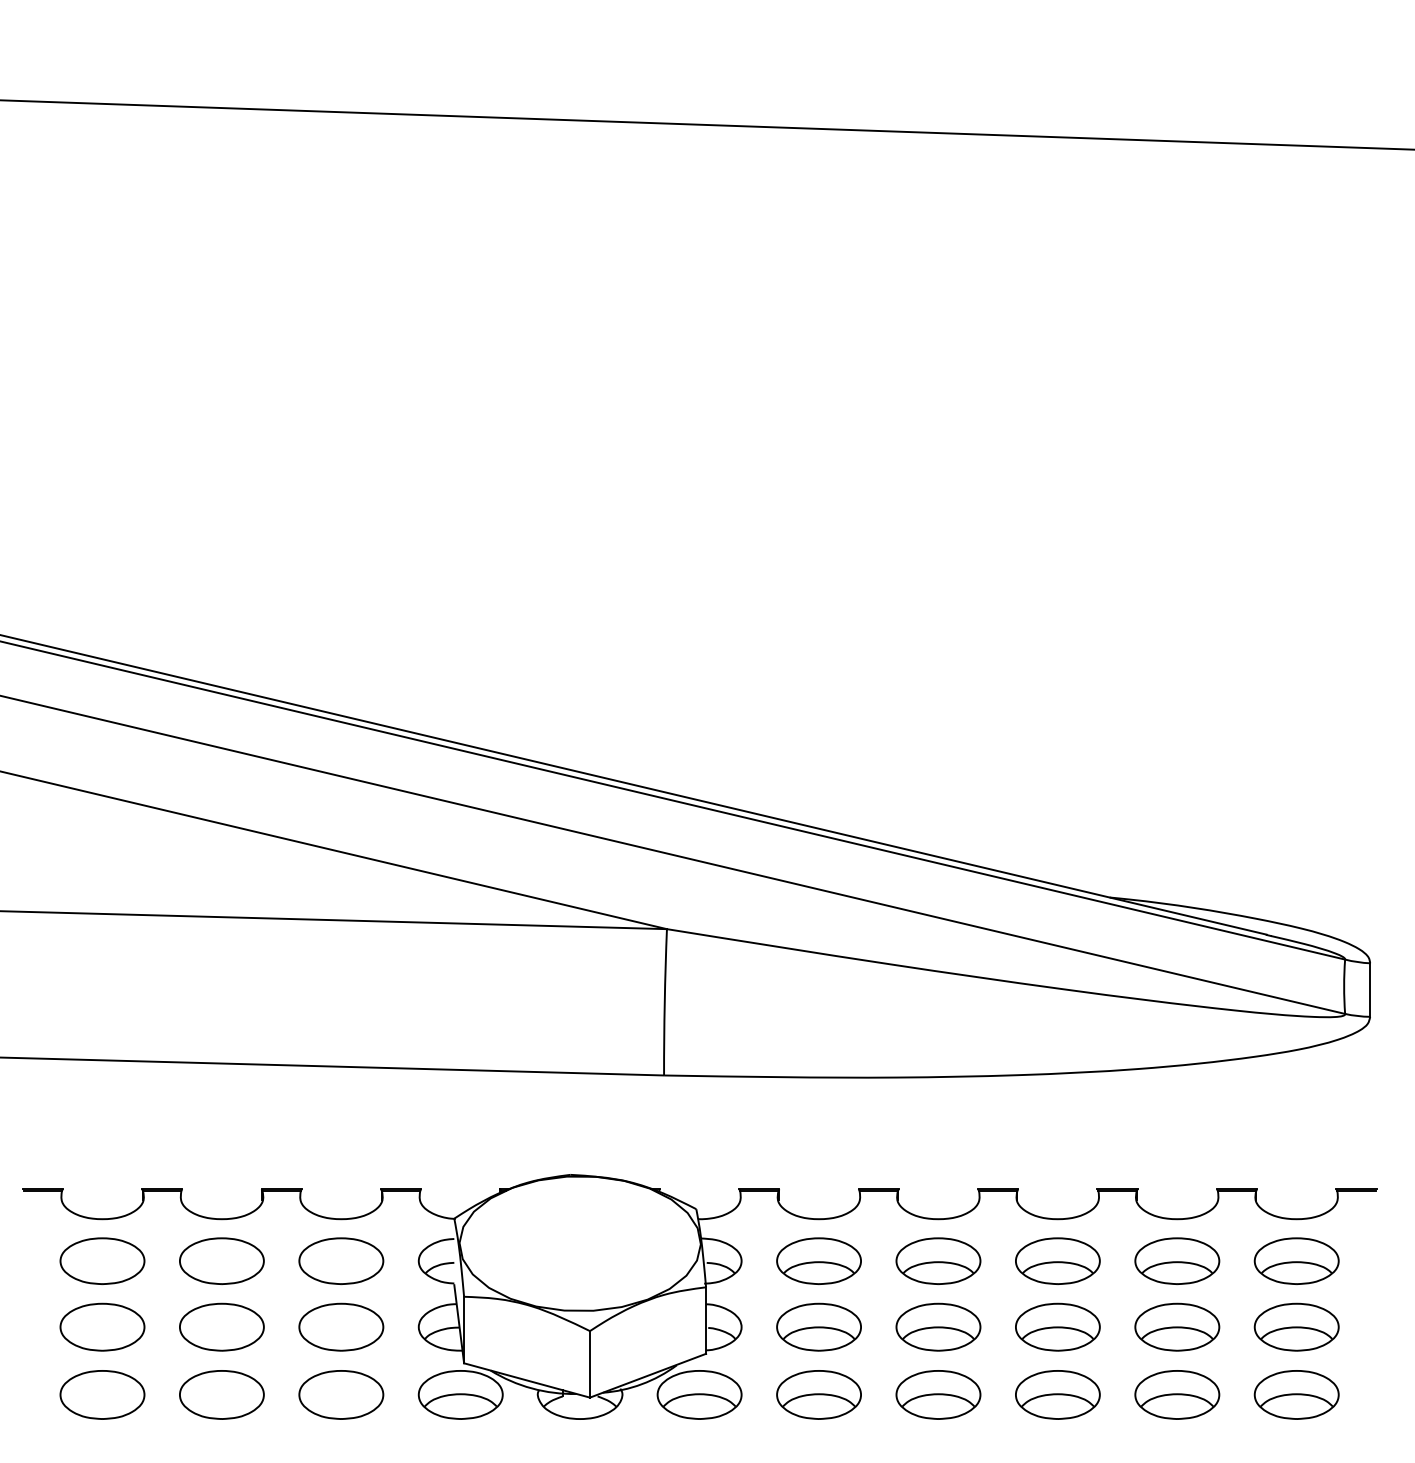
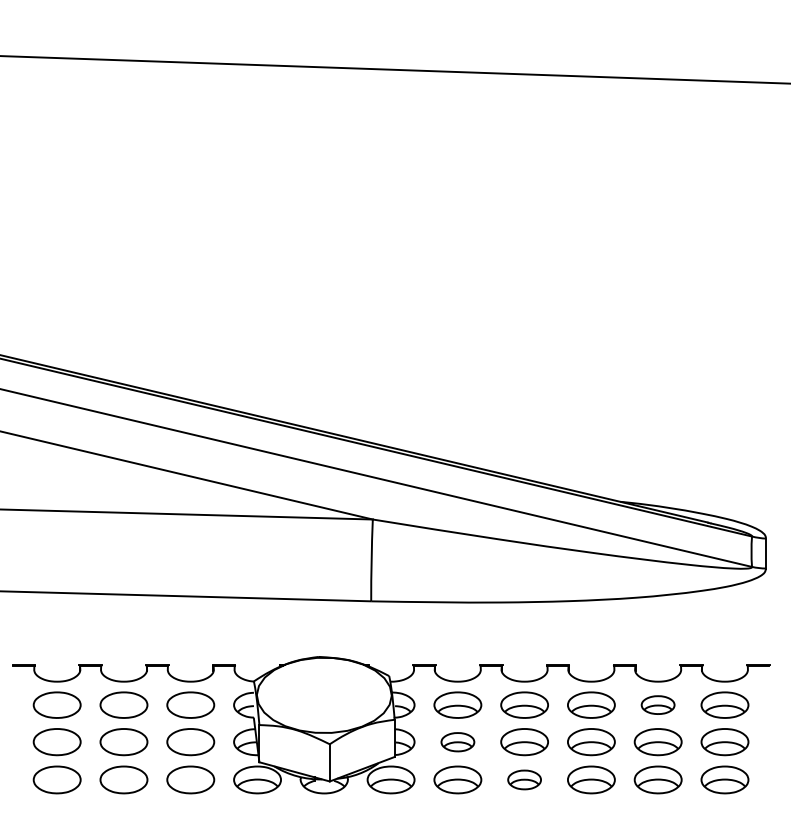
part: (1176, 1259) -> (657, 704), size x0.7
part: (818, 1327) -> (457, 742), size x0.7
part: (938, 1394) -> (524, 779), size x0.7

